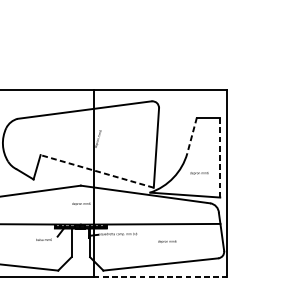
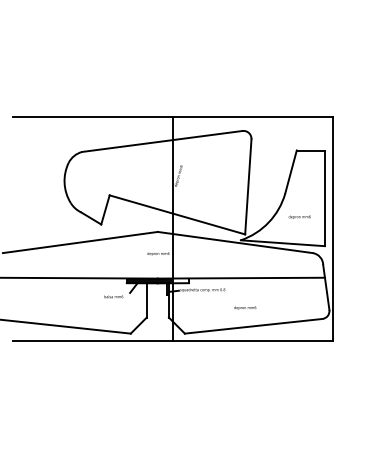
line: (191, 136) -> (290, 172), dashed -> solid
line: (220, 157) -> (324, 198), dashed -> solid
line: (97, 171) -> (177, 214), dashed -> solid
text: (167, 241) -> (245, 307), moved
line: (160, 276) -> (253, 340), dashed -> solid

